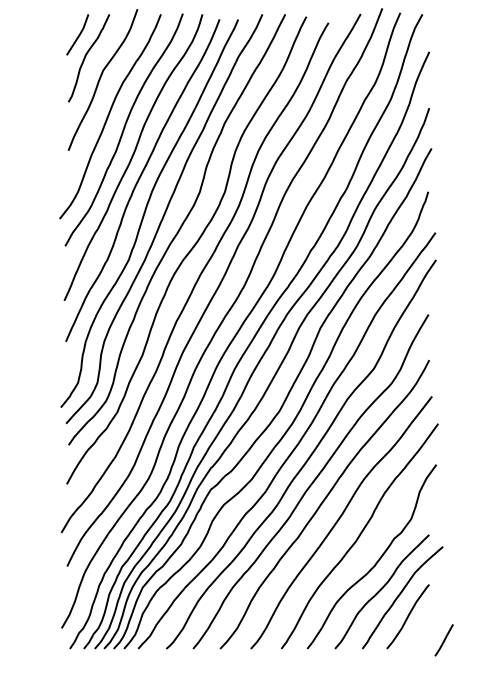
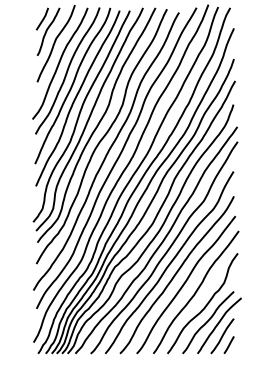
line: (442, 639) -> (228, 344), moved

